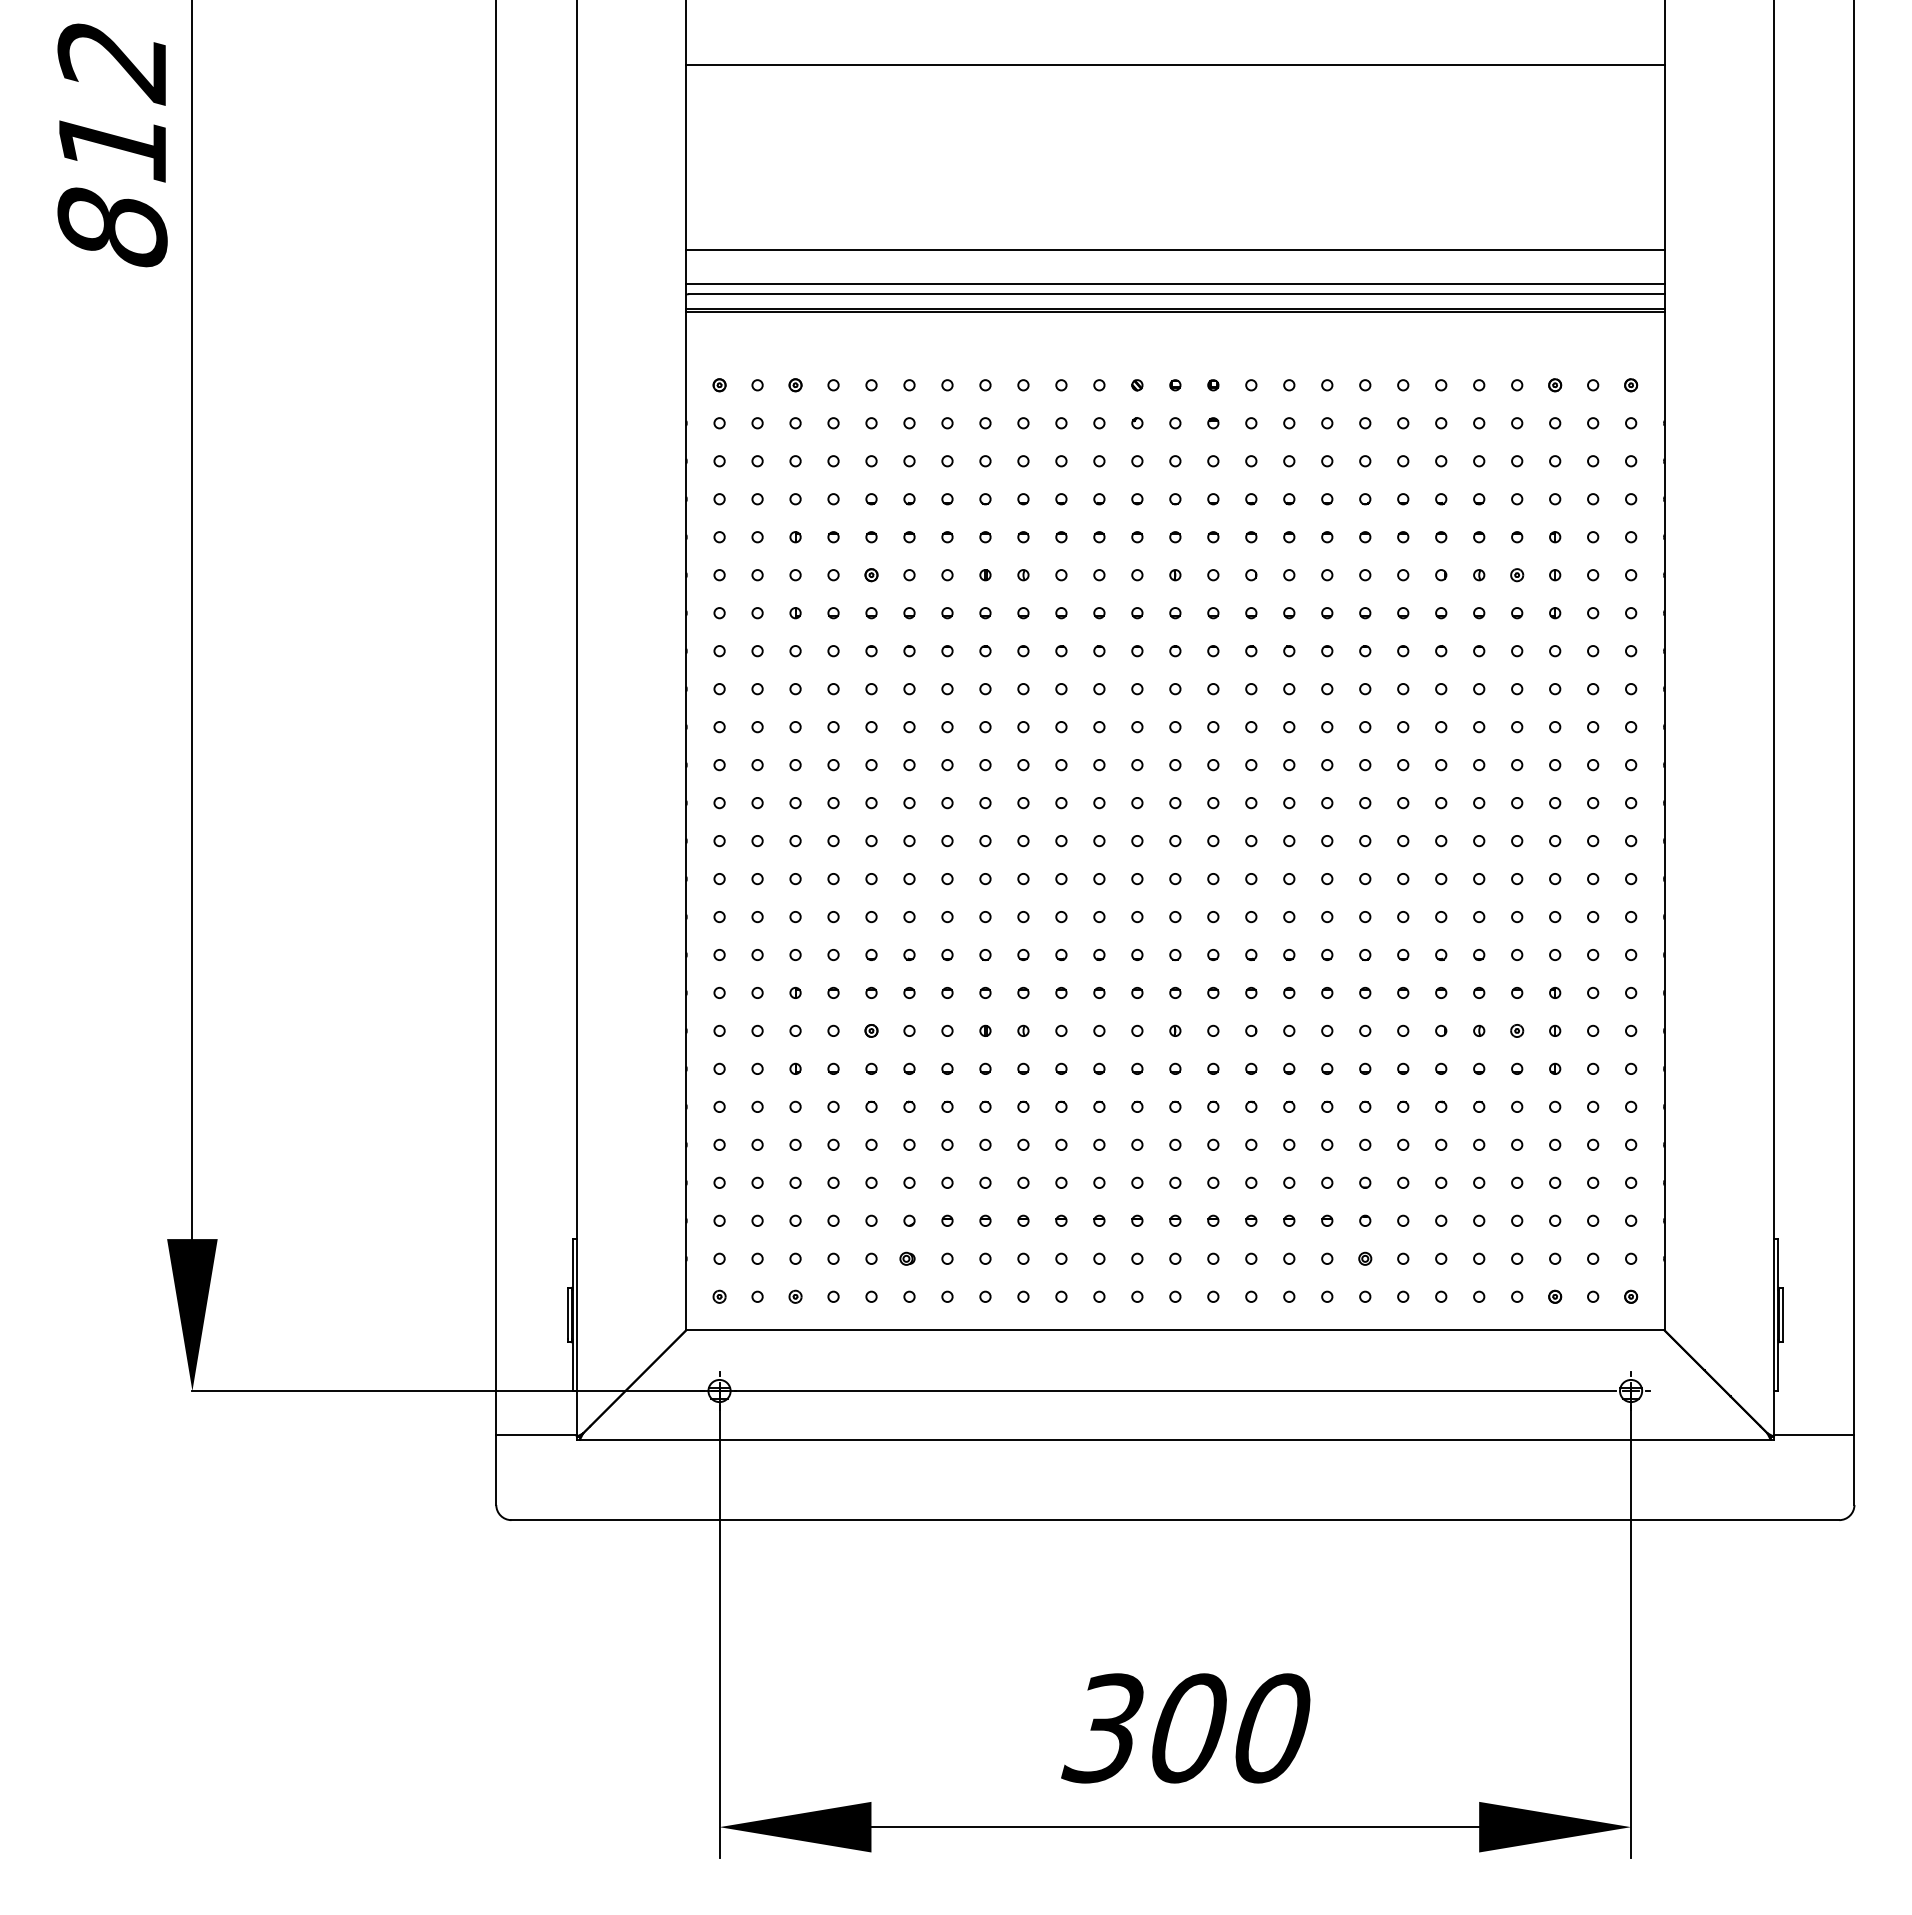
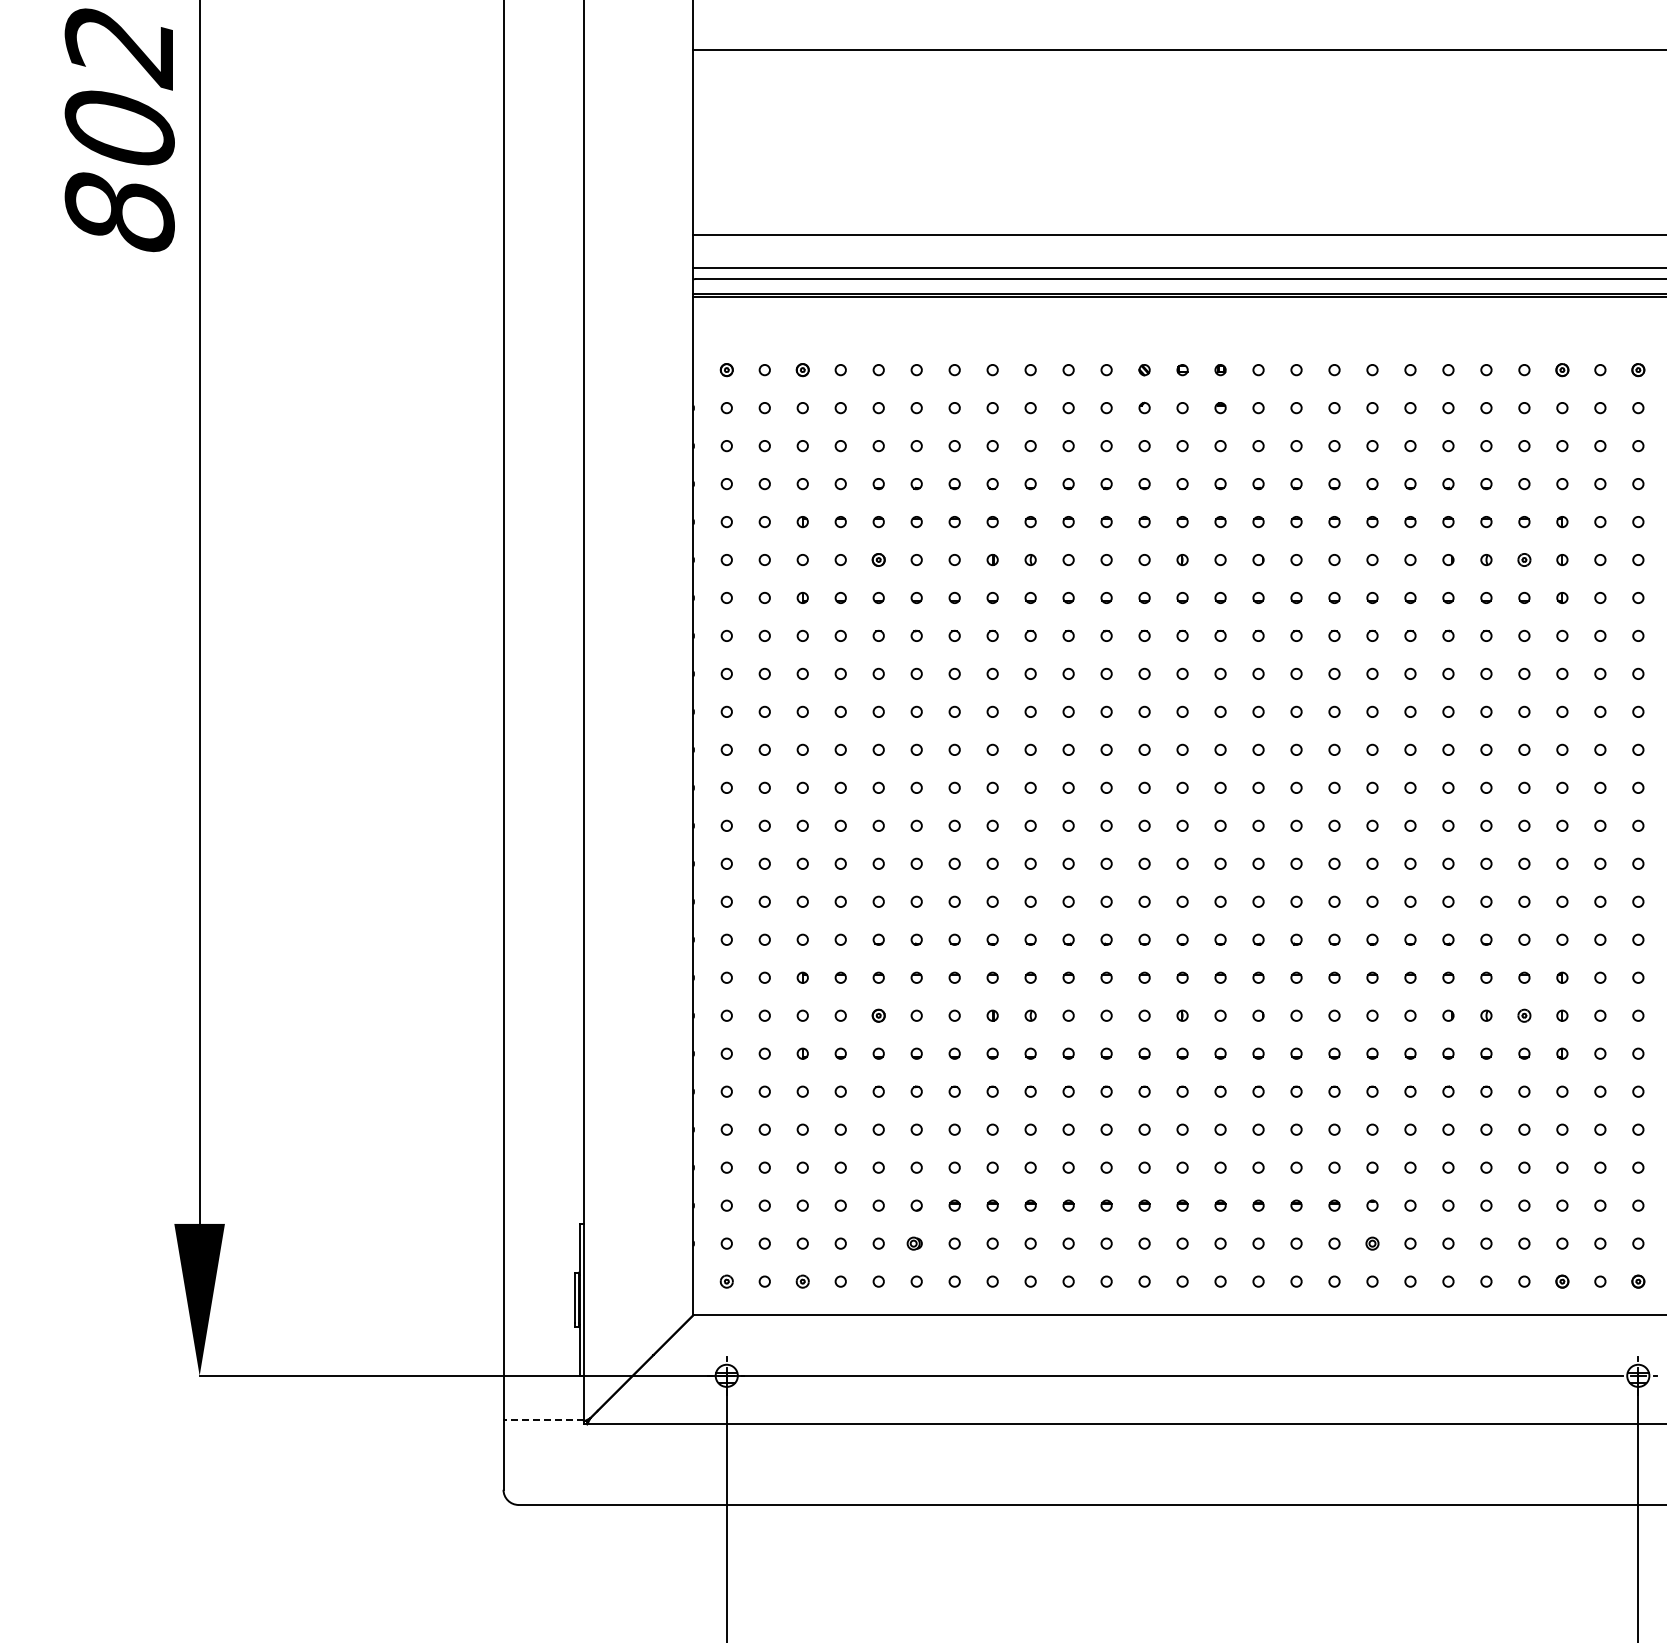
text: (112, 143) -> (119, 128), 812 -> 802
line: (536, 1435) -> (543, 1420), solid -> dashed

